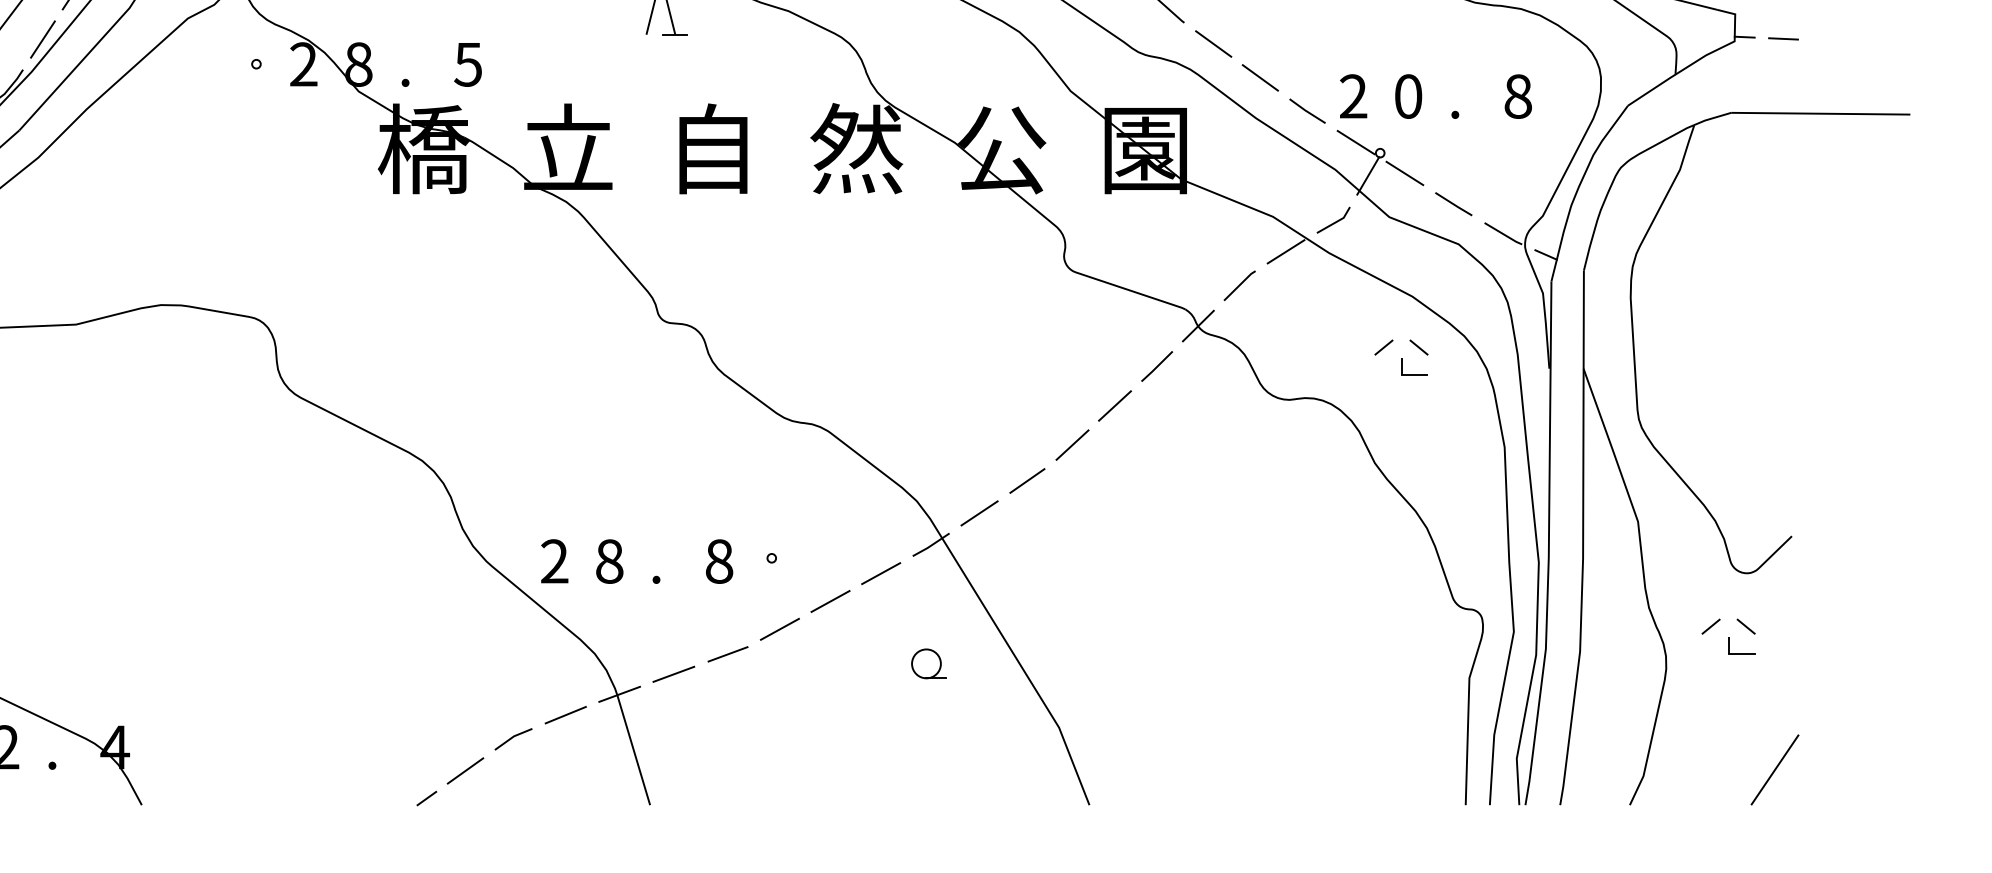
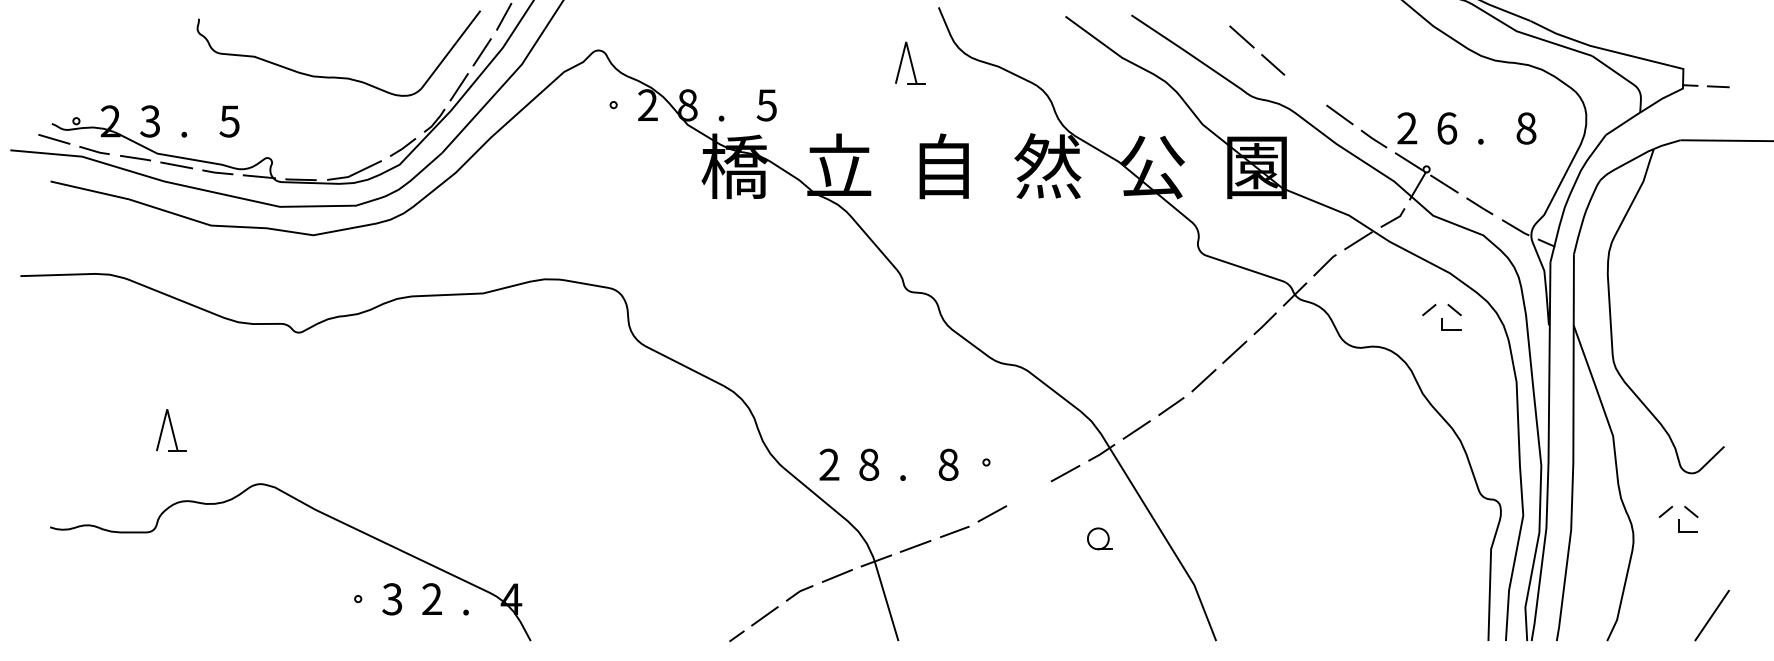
line: (1212, 44) -> (1305, 90), removed
text: (1409, 96) -> (1447, 128), 0 -> 6
line: (829, 601) -> (1028, 493), removed

